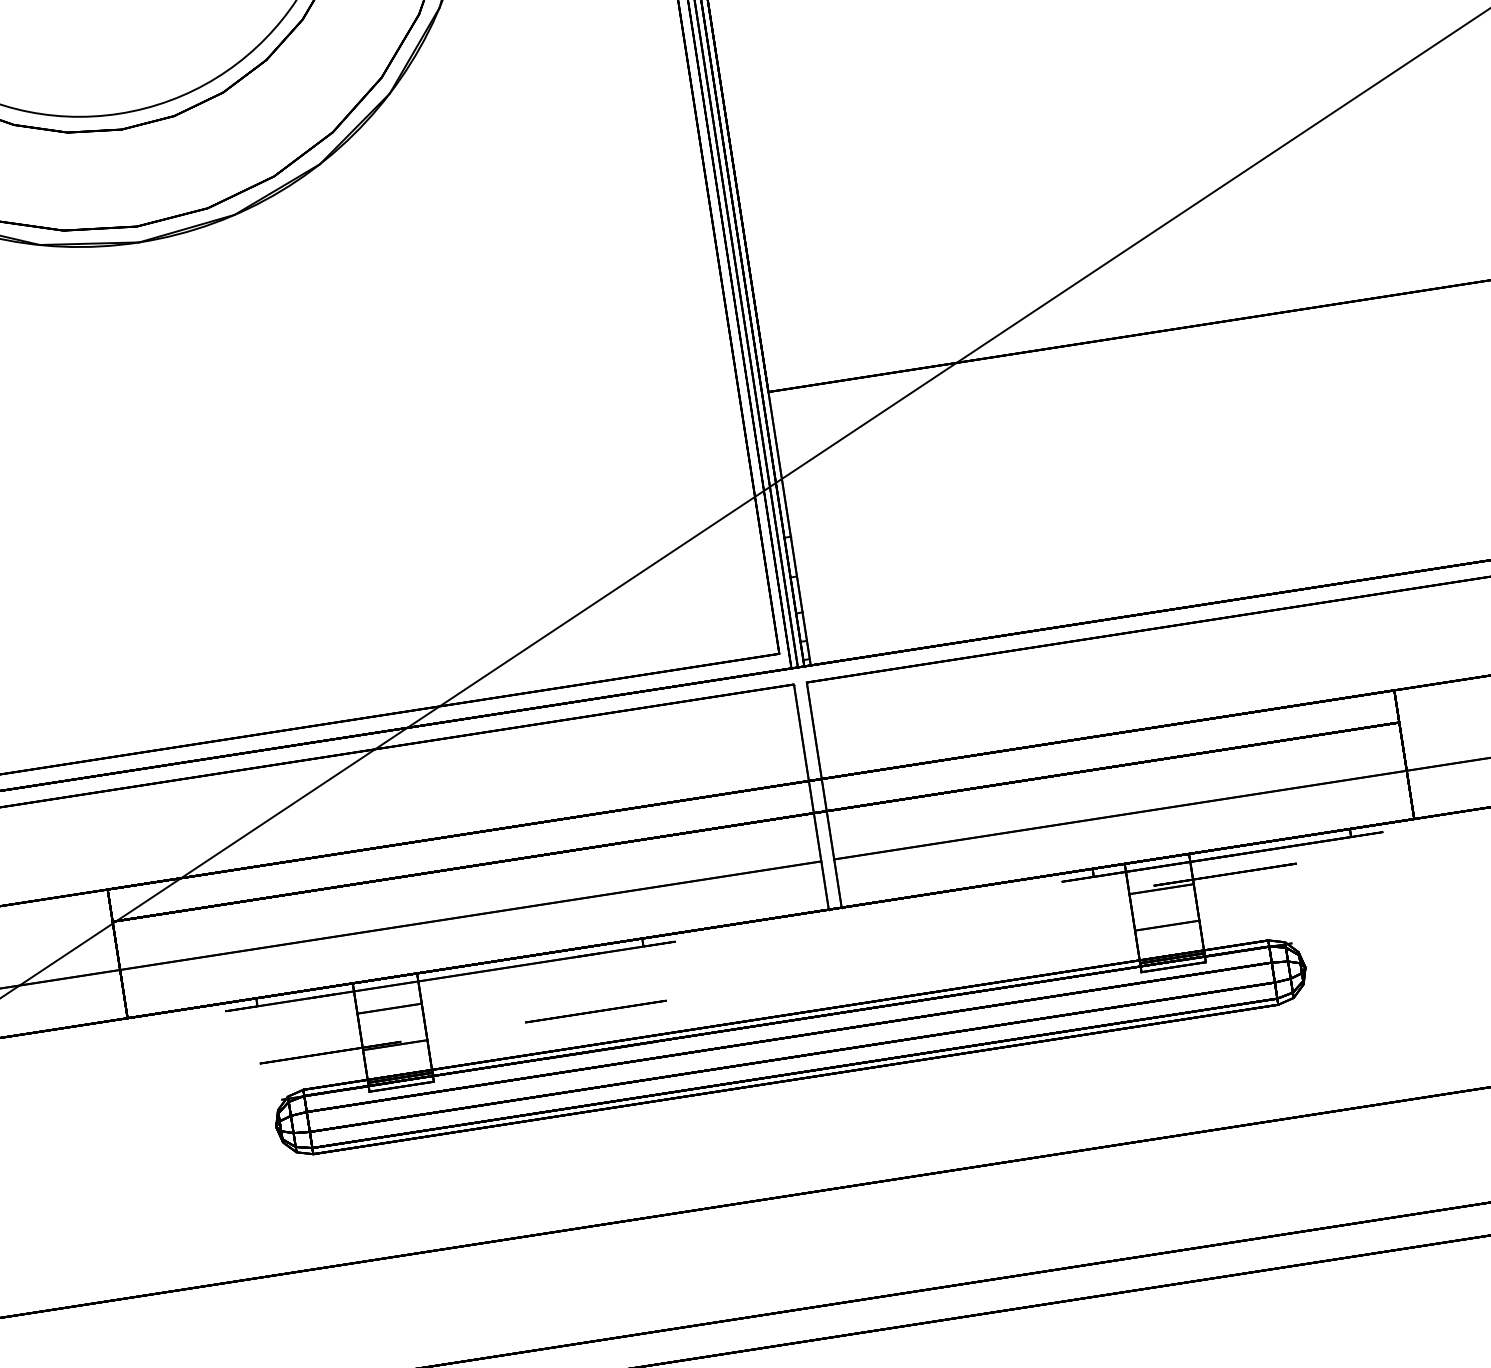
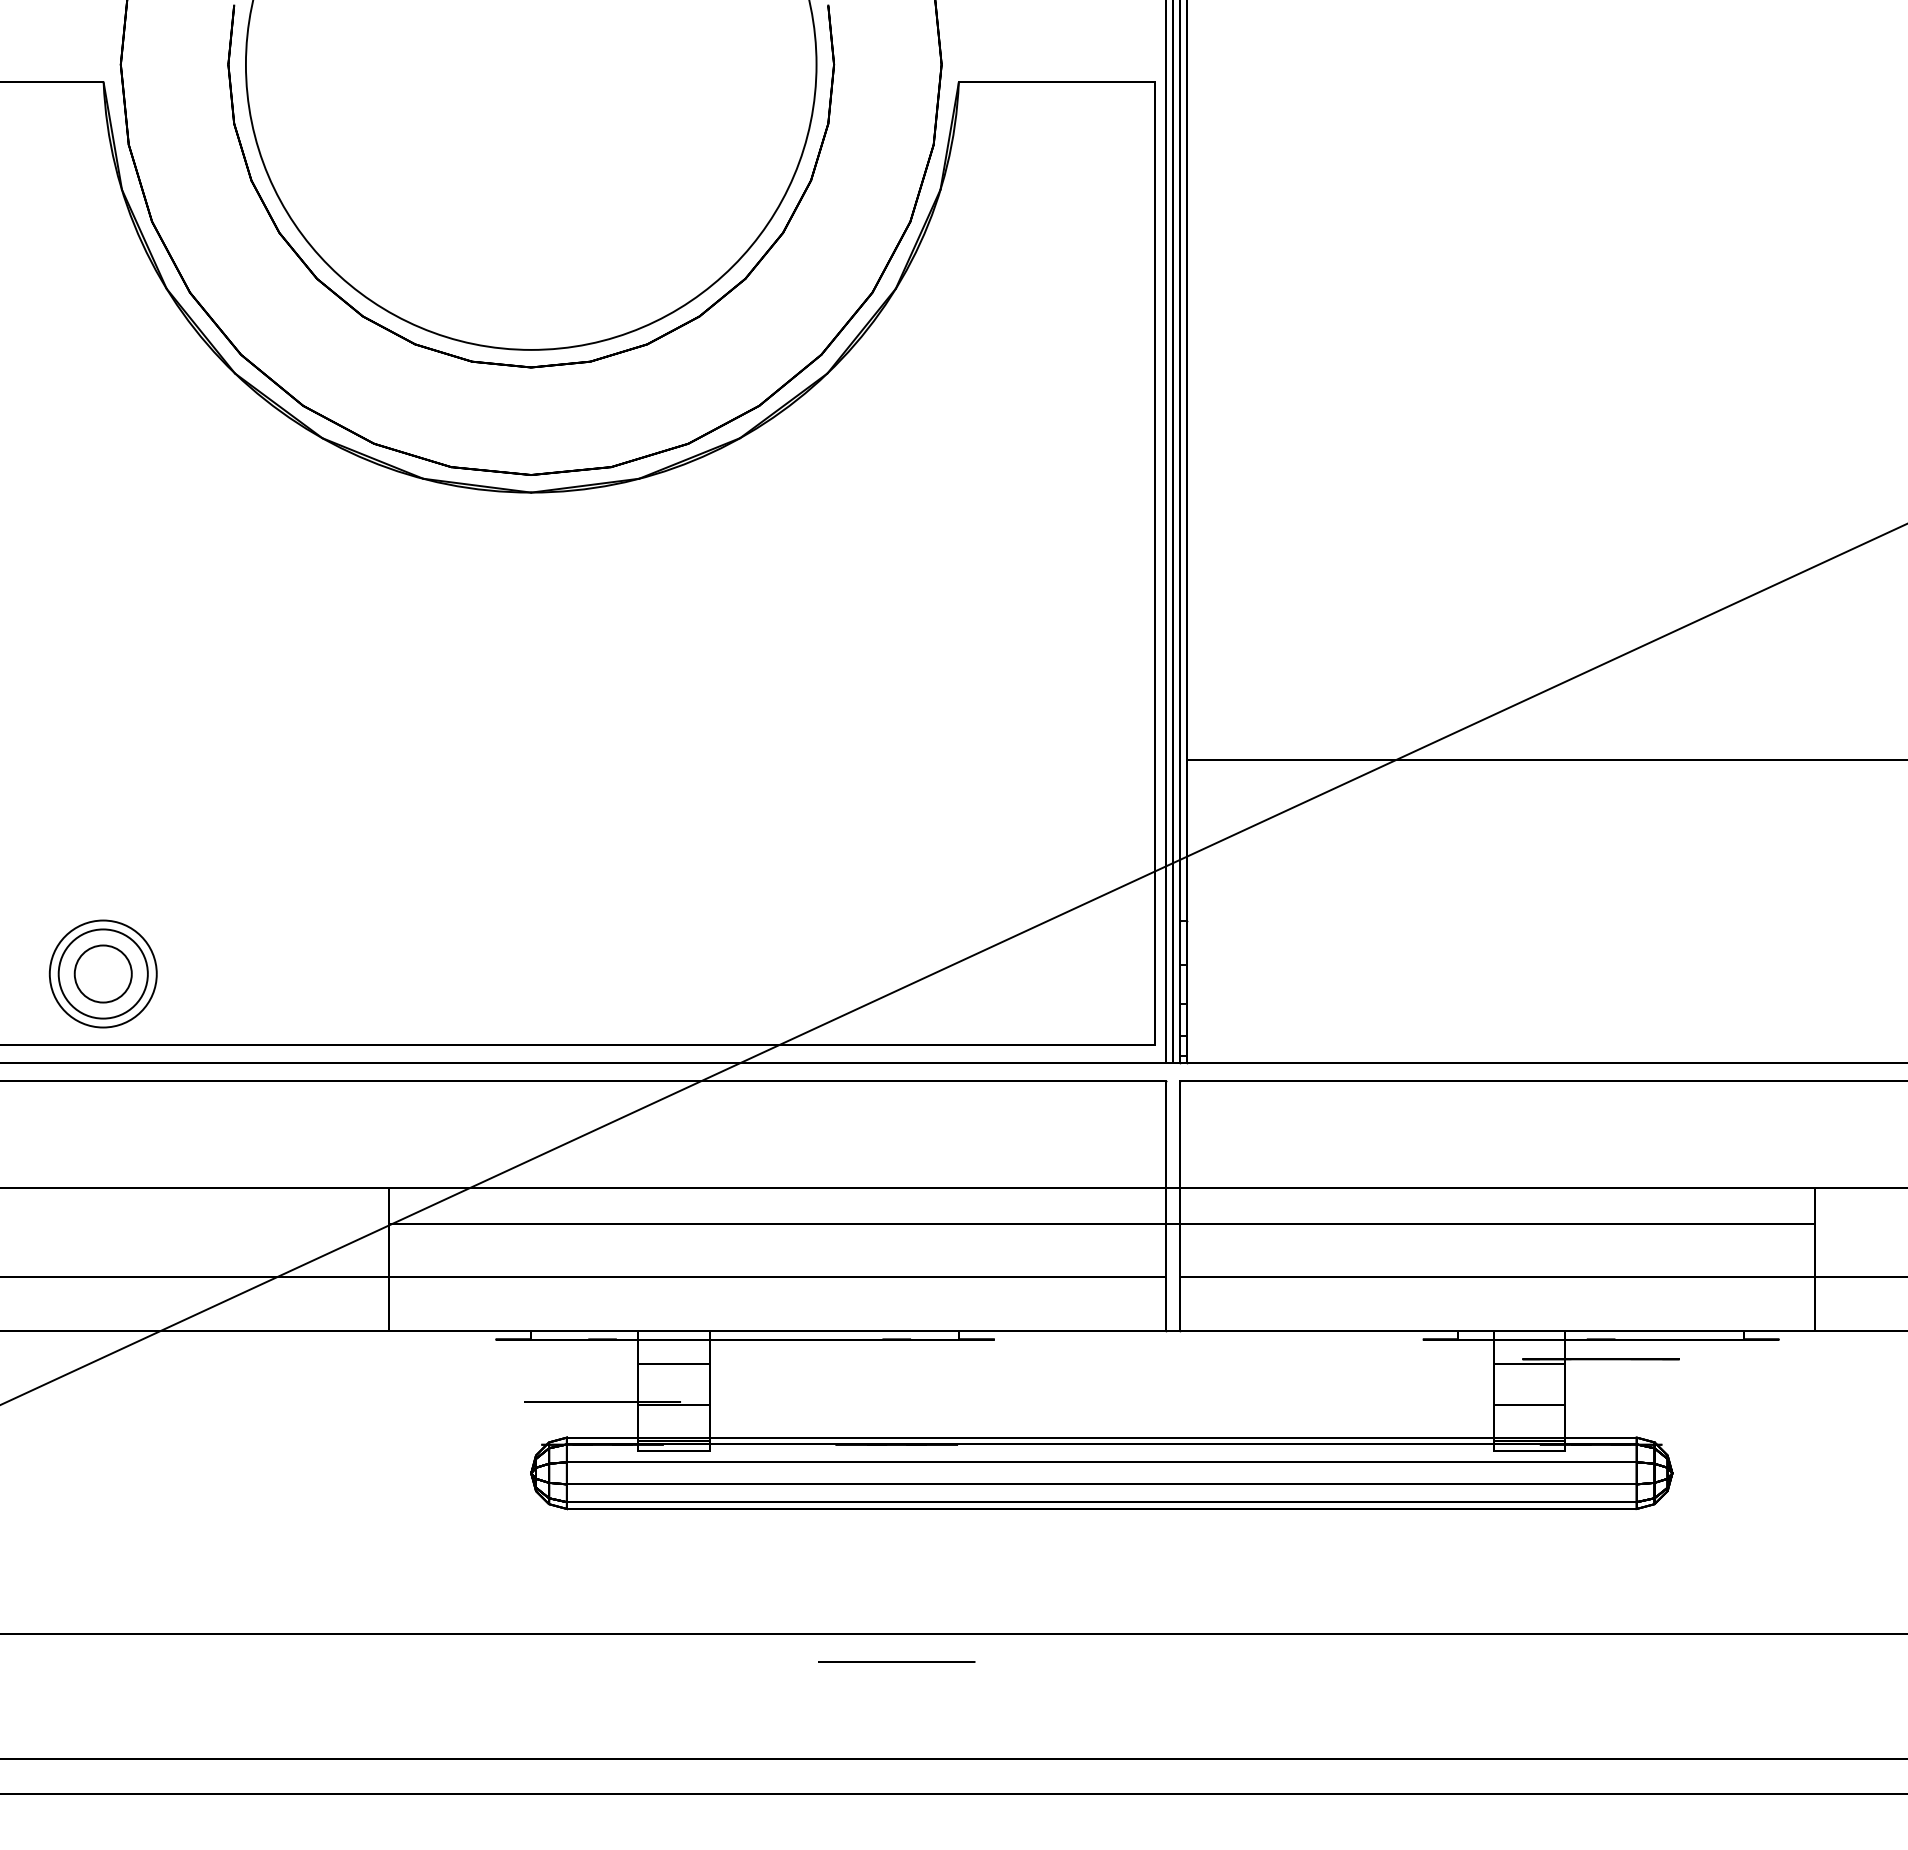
circle: (595, 1011) -> (896, 1661), moved

